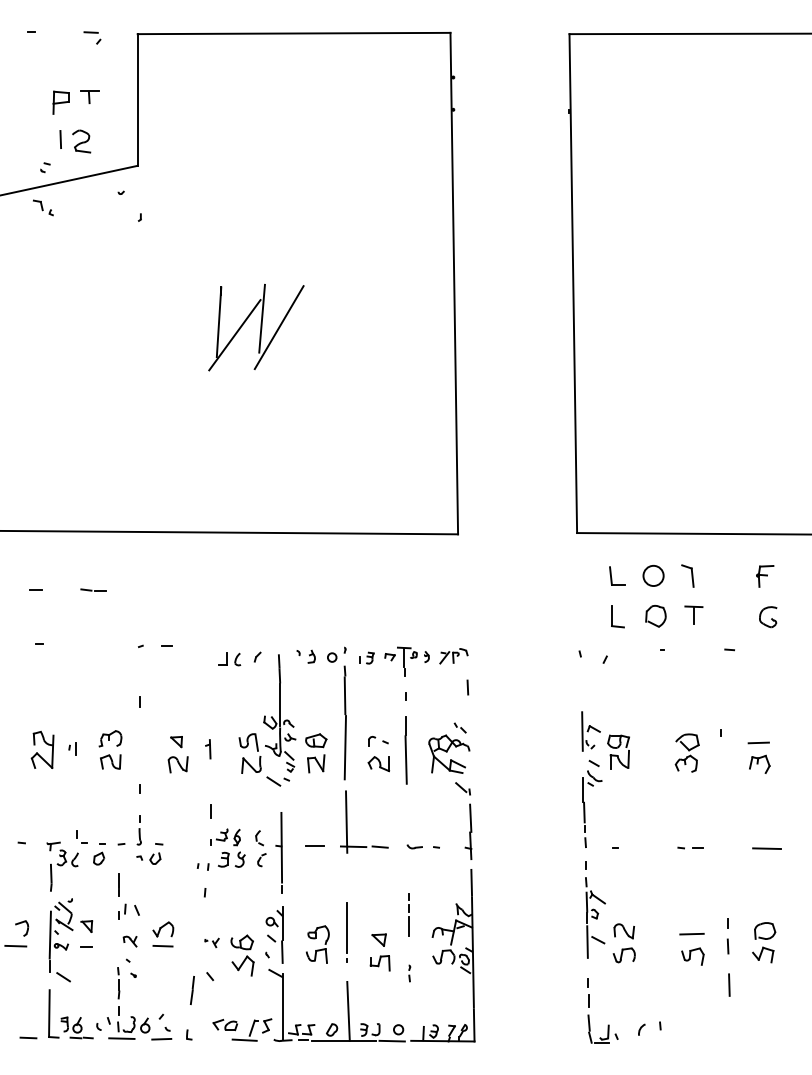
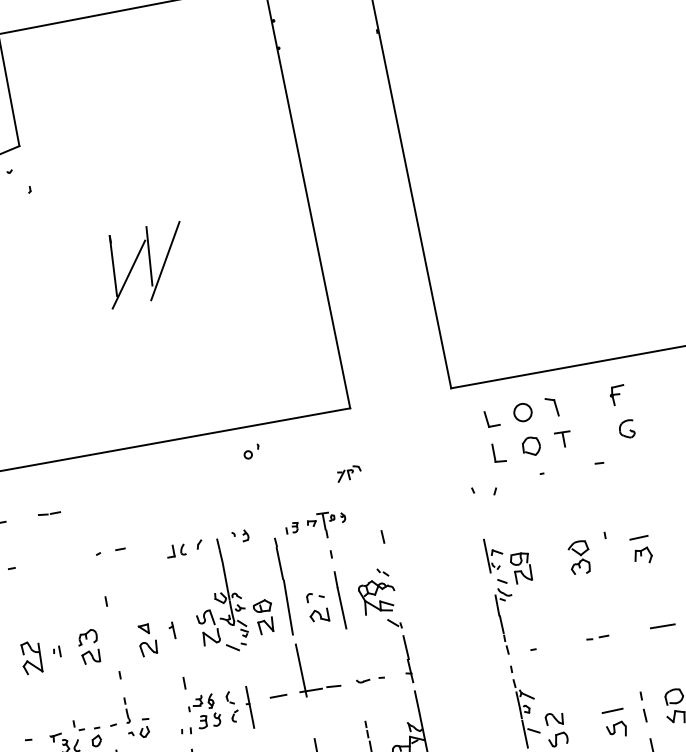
part: (336, 654) -> (251, 451), moved
part: (453, 656) -> (348, 473), moved
part: (278, 852) -> (248, 707), size x0.6

